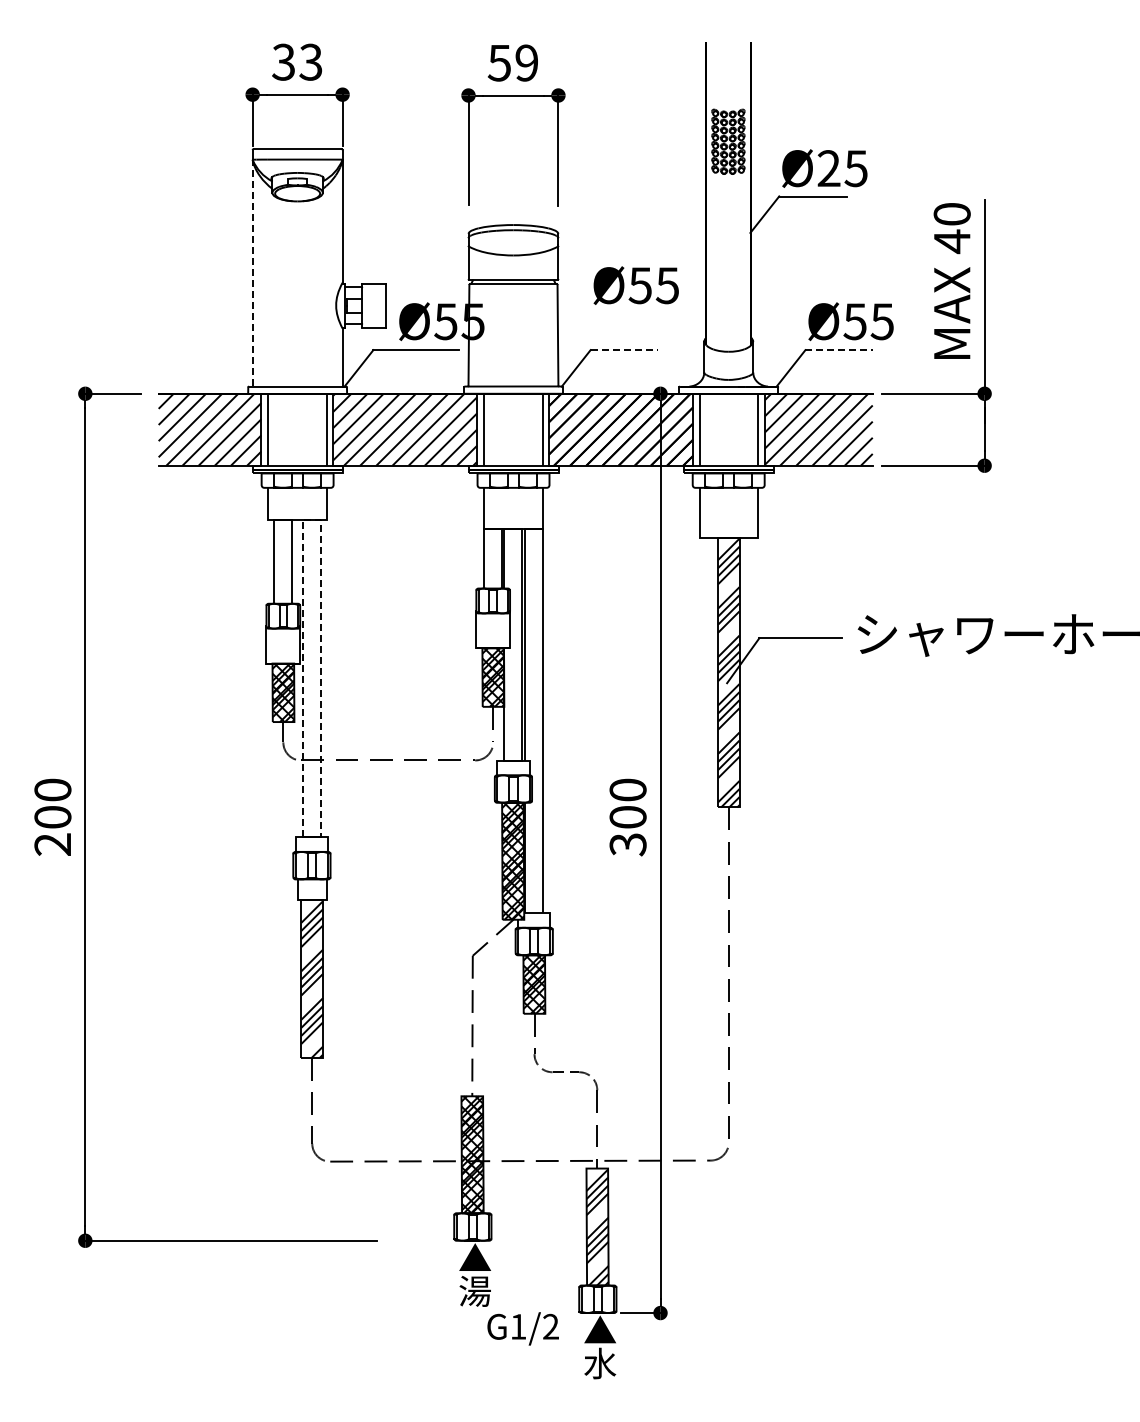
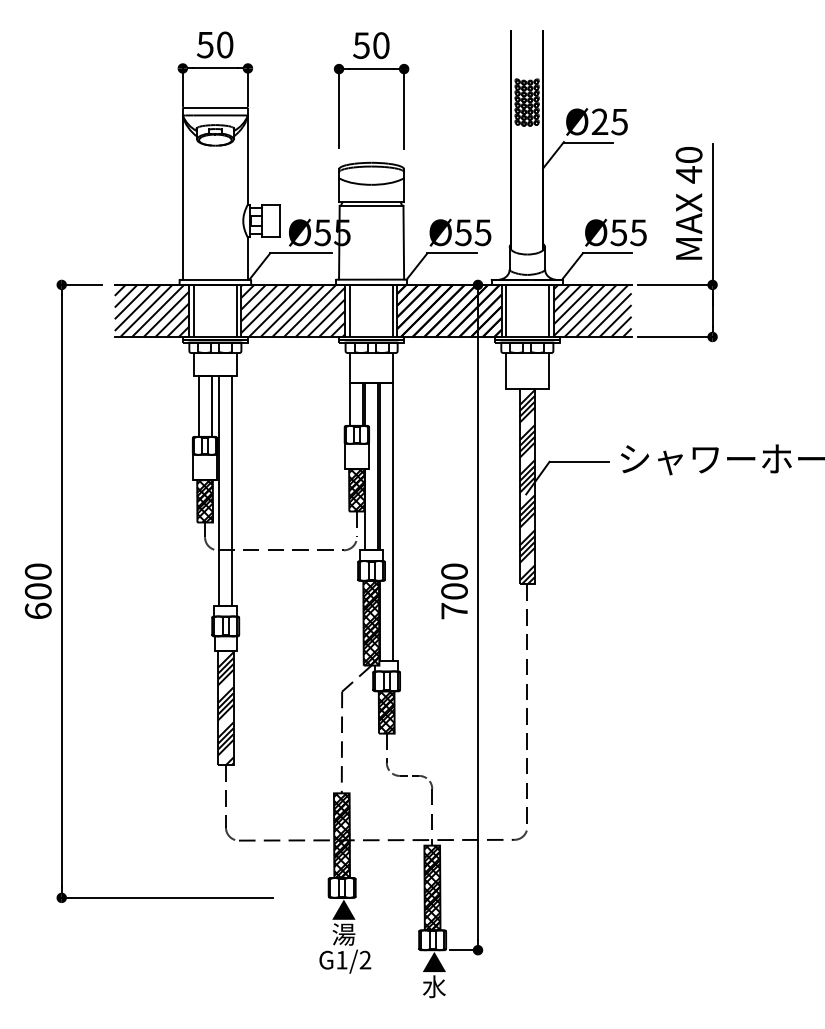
text: (297, 61) -> (215, 44), 33 -> 50
text: (526, 62) -> (381, 45), 59 -> 50
line: (252, 273) -> (182, 197), dashed -> solid
text: (635, 285) -> (459, 232), moved
line: (624, 350) -> (451, 253), dashed -> solid
line: (839, 350) -> (607, 253), dashed -> solid
line: (311, 519) -> (225, 375), dashed -> solid
text: (52, 844) -> (37, 611), 200 -> 600
text: (627, 844) -> (454, 611), 300 -> 700
hatch: (597, 1226) -> (432, 887), added
text: (522, 1328) -> (344, 961), moved

